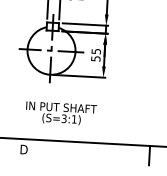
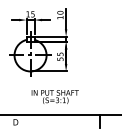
text: (60, 112) -> (54, 96), moved

